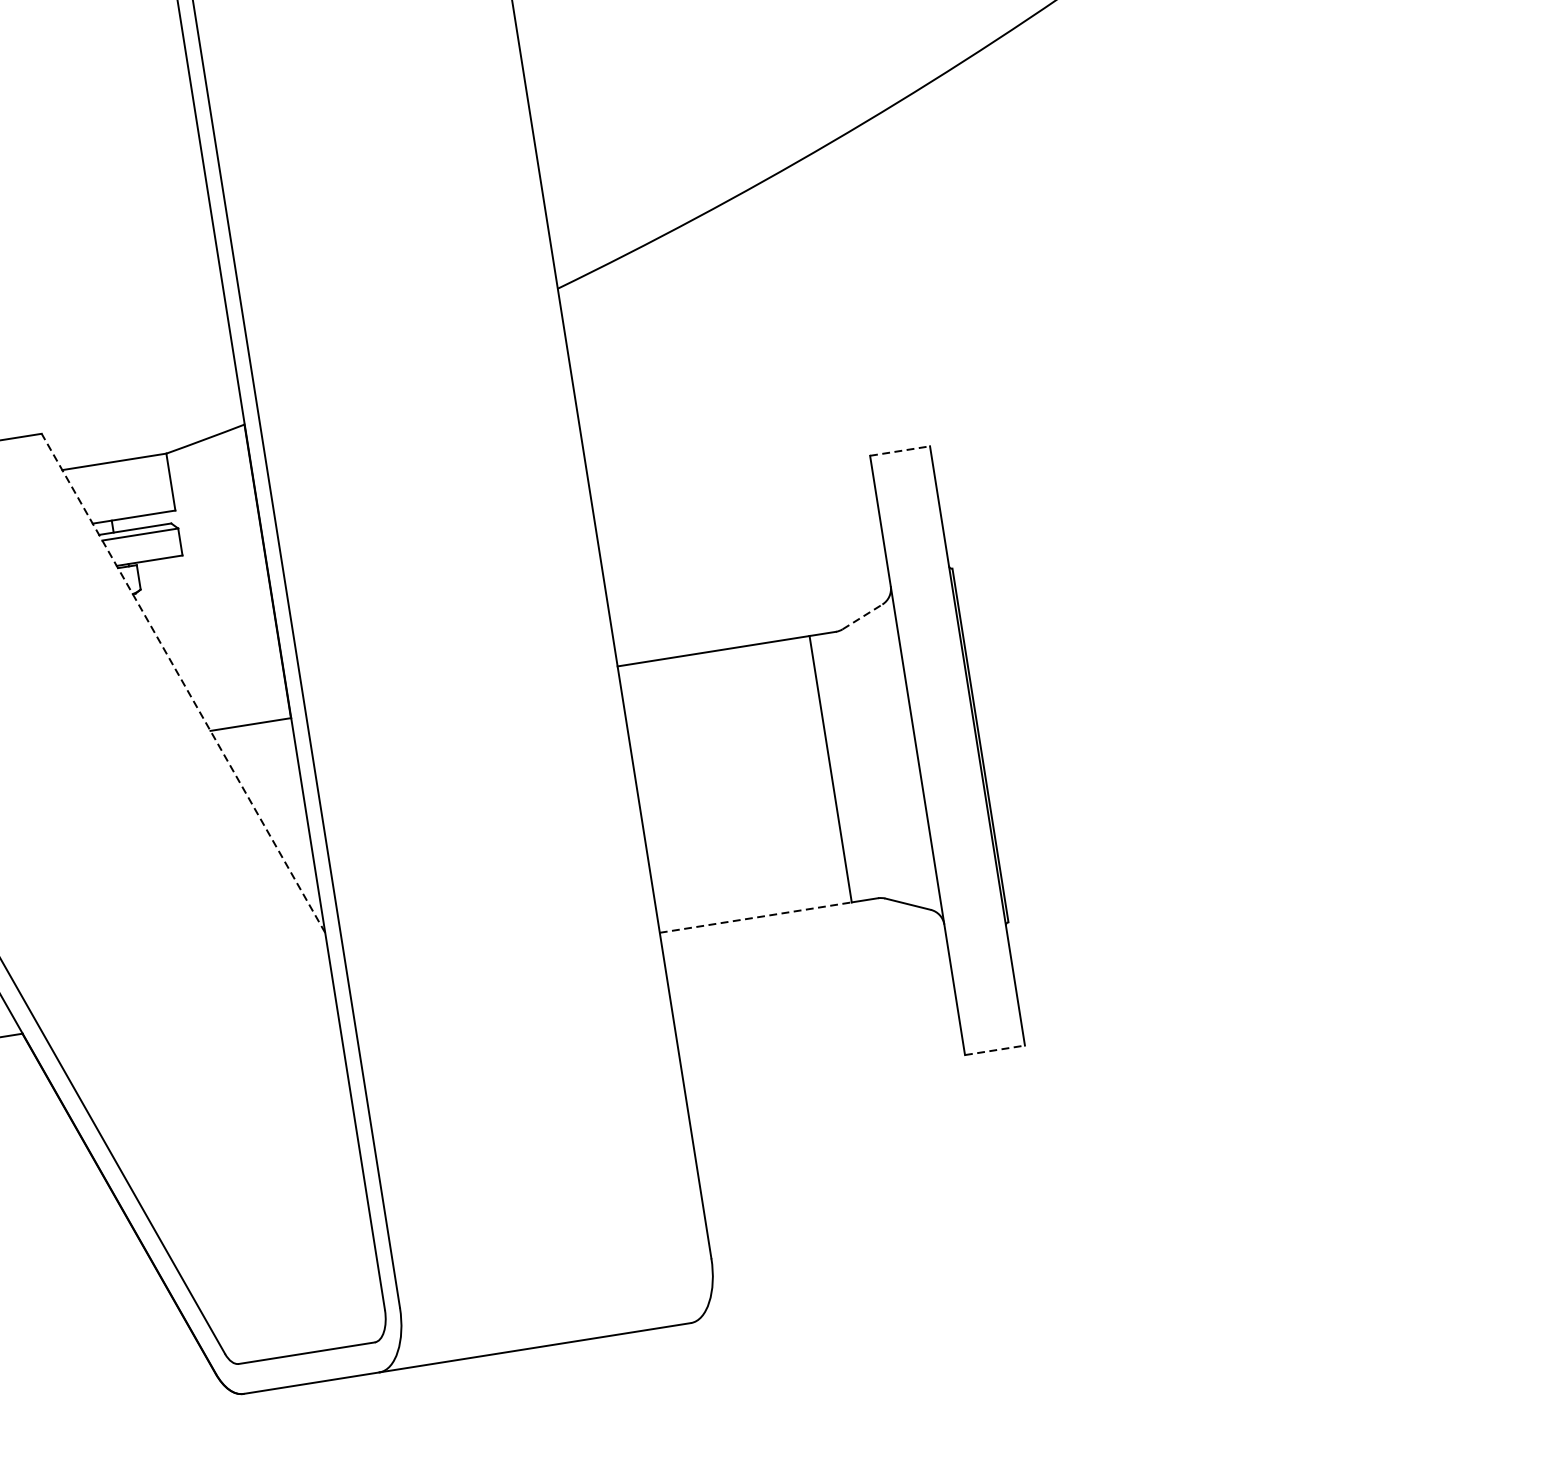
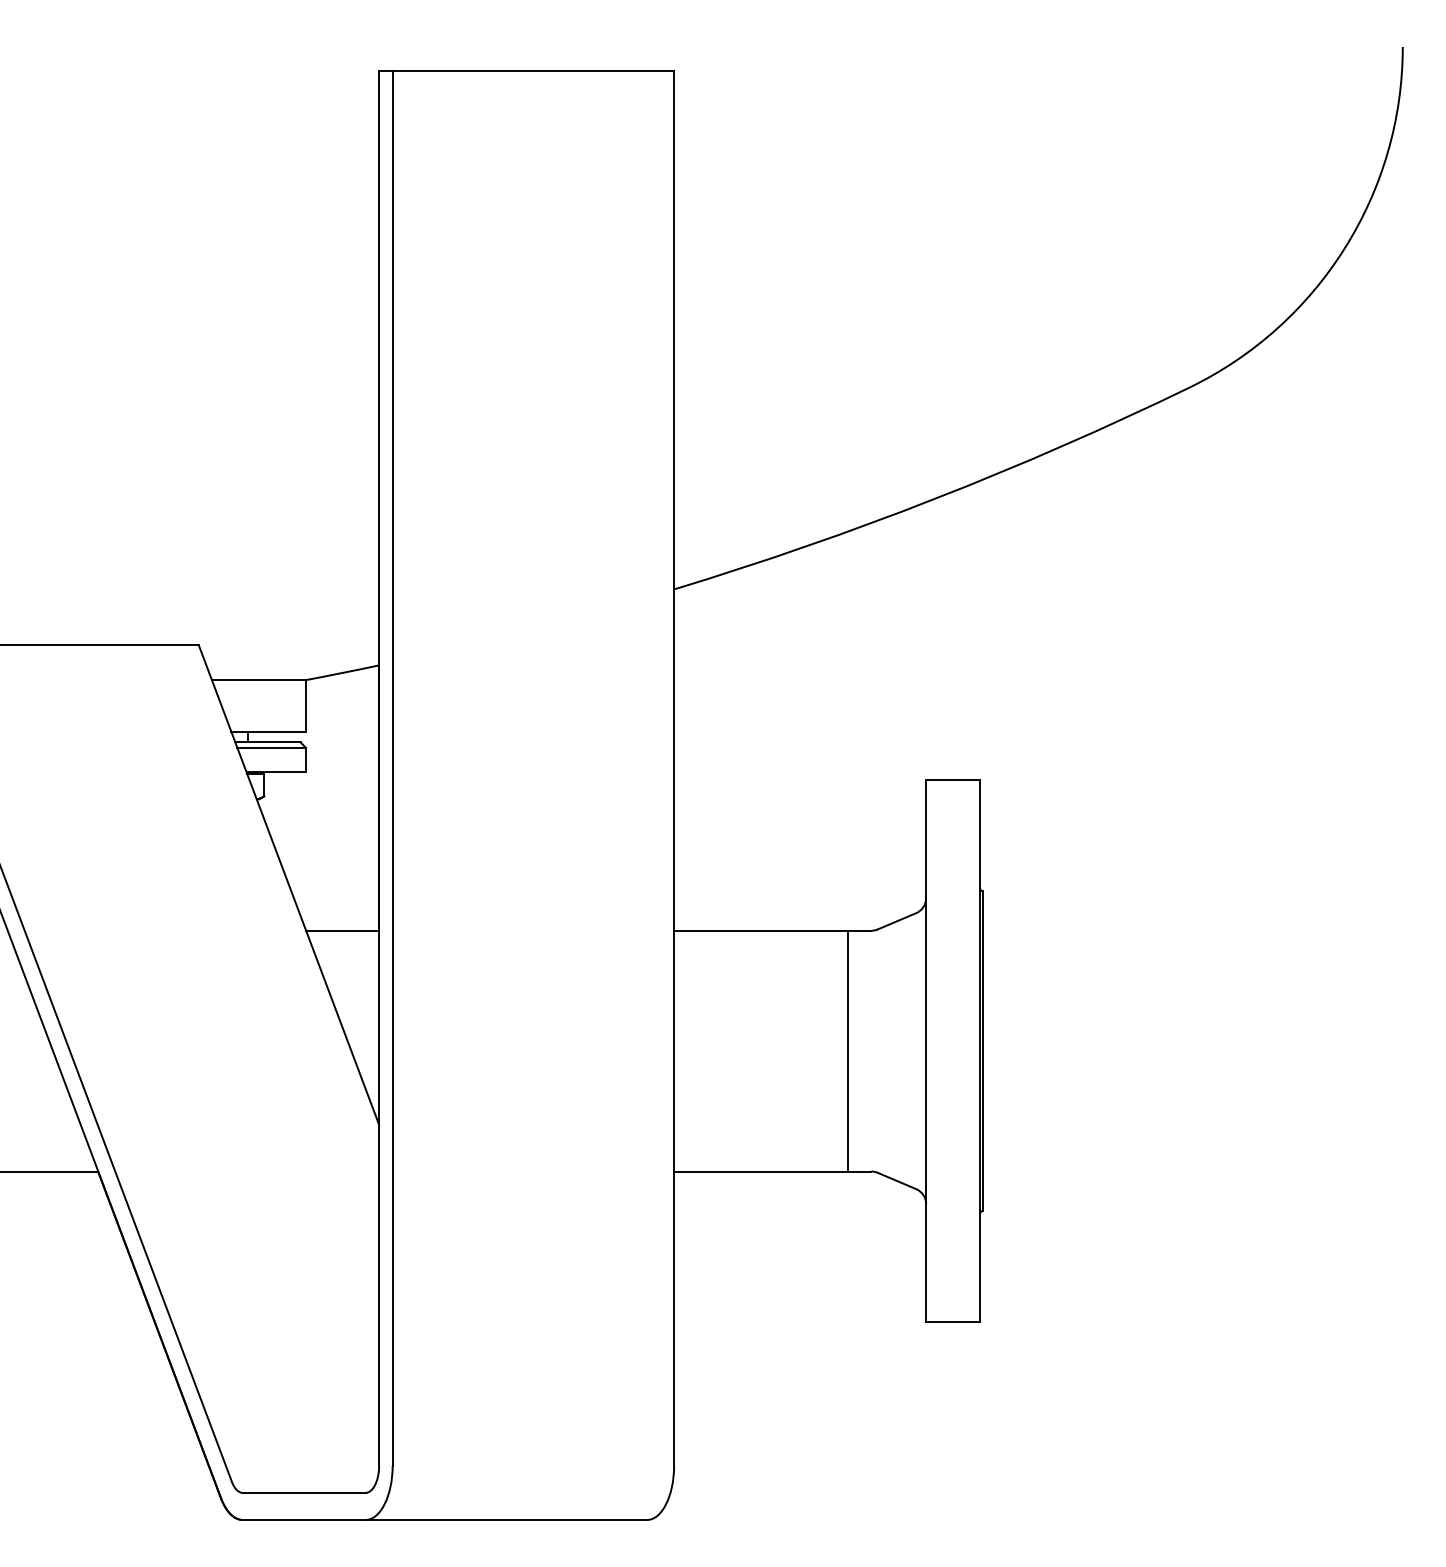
line: (900, 451) -> (953, 780), dashed -> solid
line: (862, 617) -> (896, 921), dashed -> solid
line: (182, 682) -> (288, 884), dashed -> solid
line: (755, 917) -> (760, 1171), dashed -> solid
line: (995, 1049) -> (953, 1321), dashed -> solid

